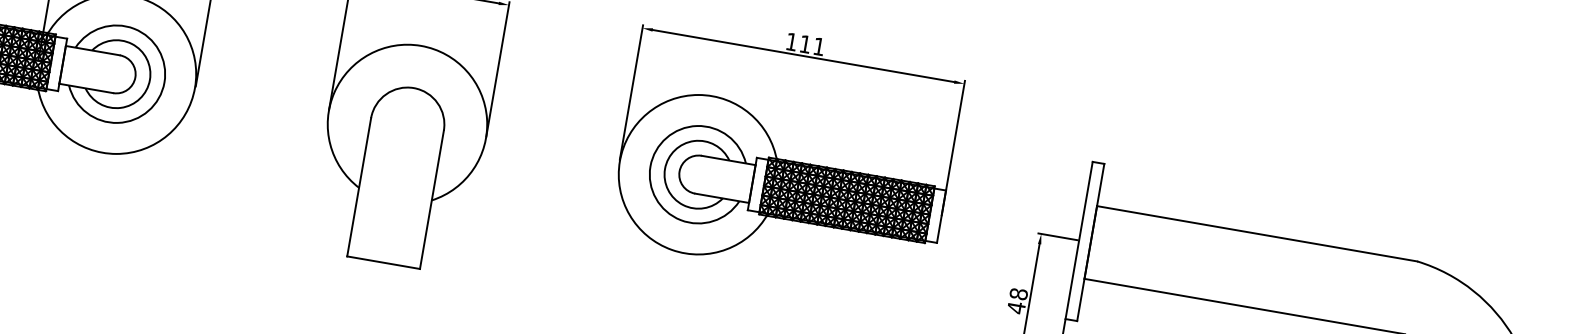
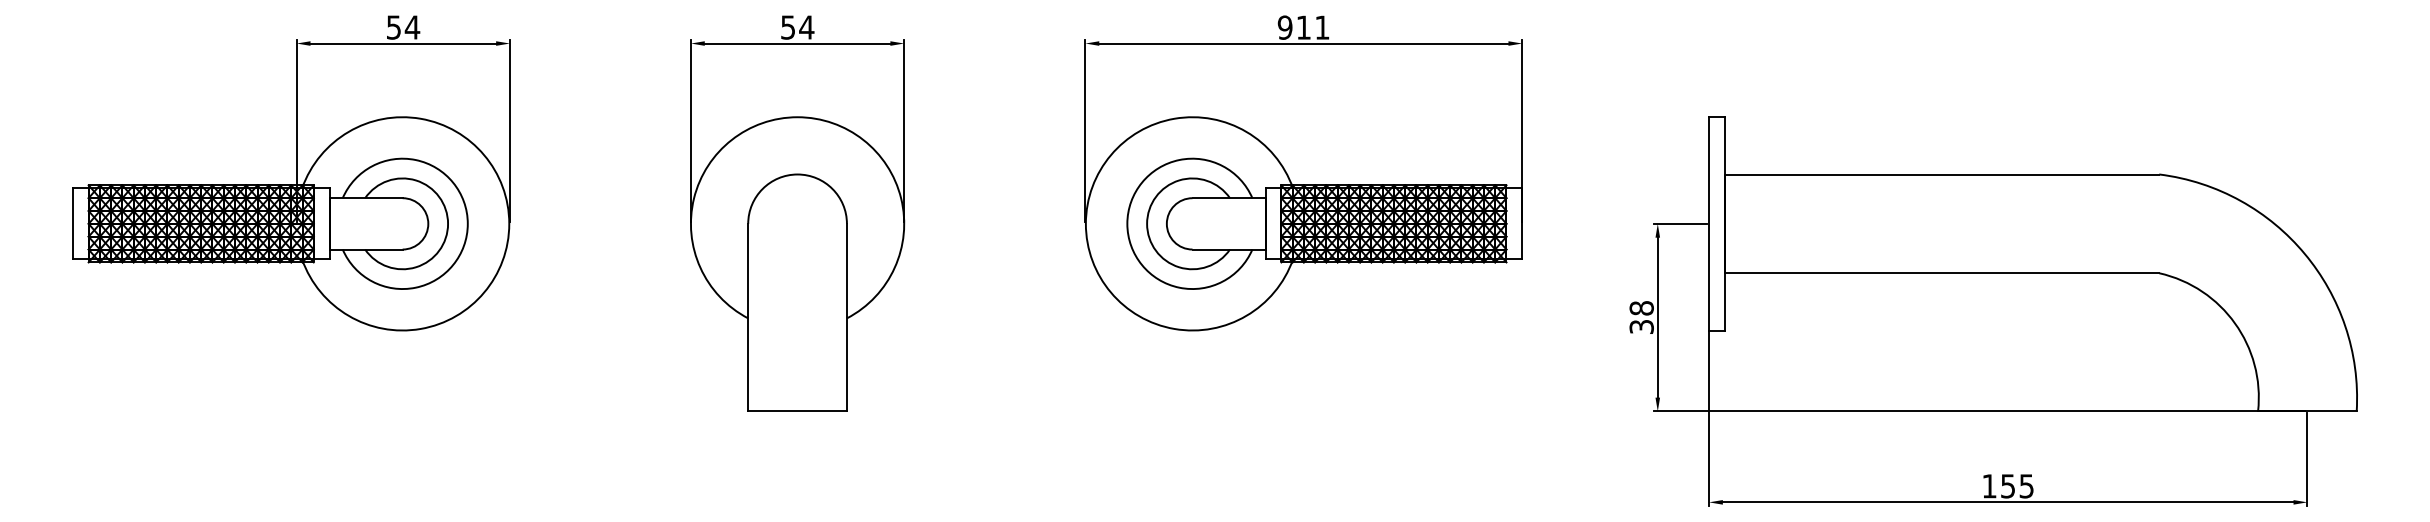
text: (791, 41) -> (1284, 27), 111 -> 911
text: (1016, 307) -> (1641, 326), 48 -> 38

